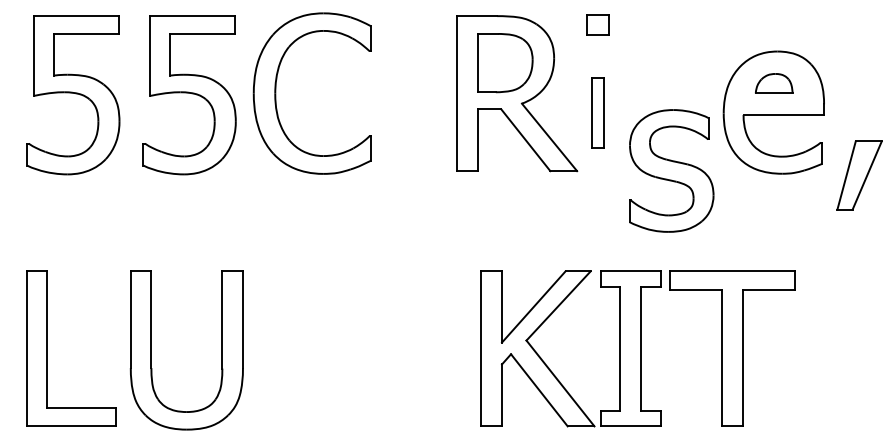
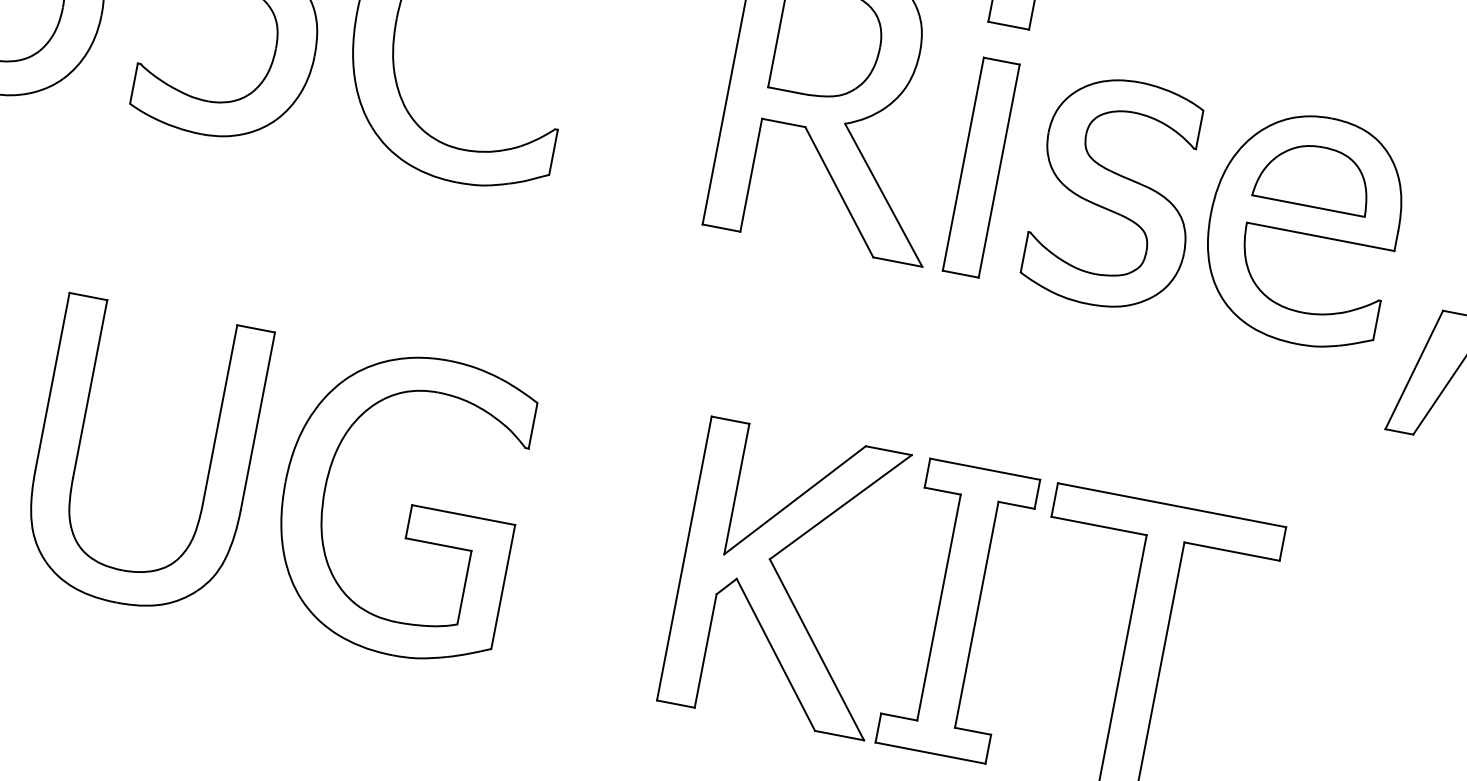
part: (773, 83) -> (1312, 175), size x1.67
part: (597, 112) -> (980, 166), size x1.67
part: (671, 170) -> (1115, 192), moved
part: (332, 348) -> (411, 505), added

